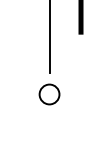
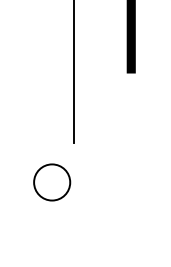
circle: (49, 94) -> (52, 182), moved

